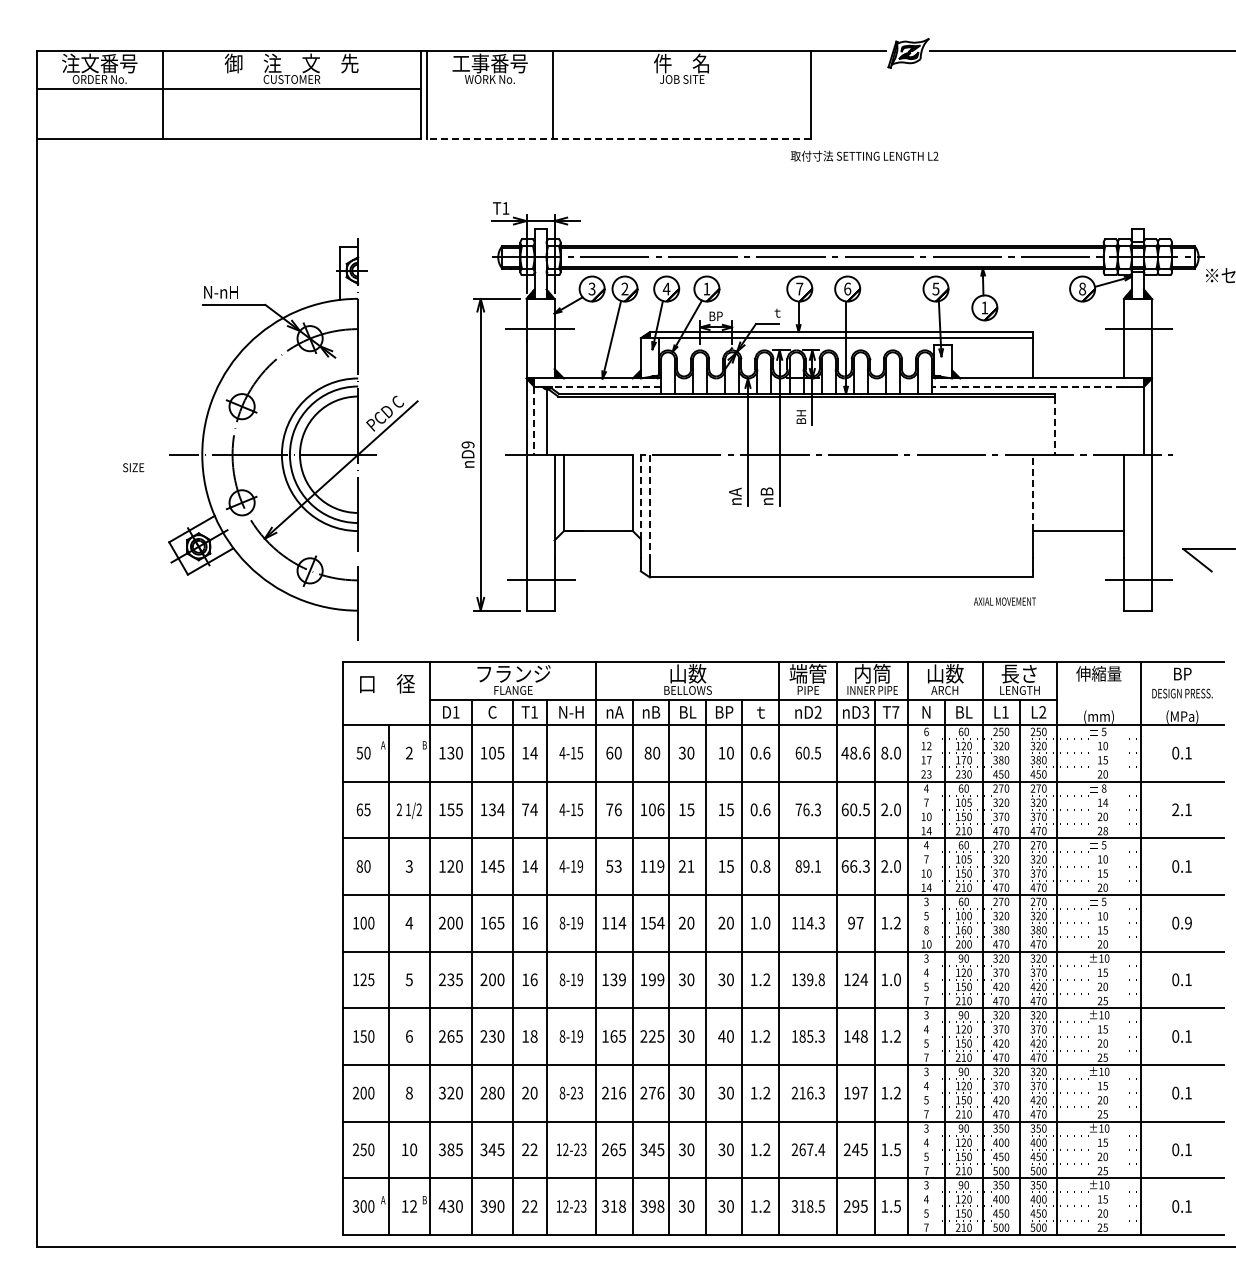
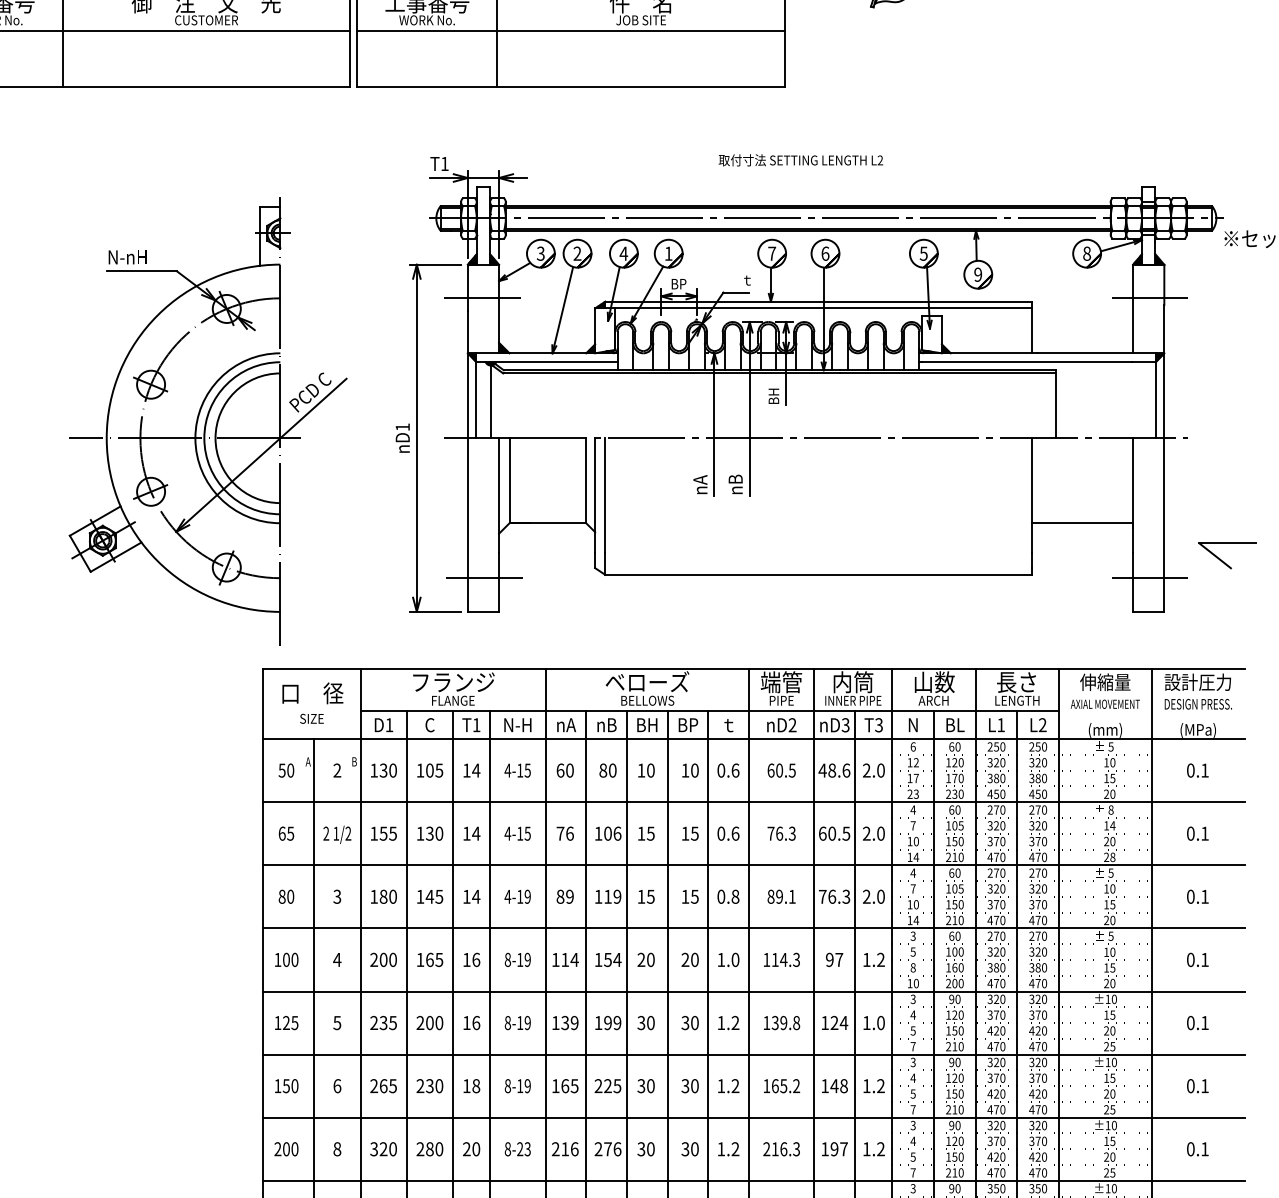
line: (619, 88) -> (571, 30), added
line: (618, 139) -> (570, 87), dashed -> solid
text: (864, 155) -> (800, 159), moved
text: (984, 307) -> (977, 274), 1 -> 9
line: (606, 386) -> (556, 362), dashed -> solid
line: (1028, 386) -> (1026, 362), dashed -> solid
line: (534, 421) -> (476, 401), dashed -> solid
line: (1054, 426) -> (1055, 406), dashed -> solid
text: (467, 444) -> (402, 426), D9 -> D1
text: (133, 467) -> (311, 718), moved
line: (1033, 492) -> (1032, 480), dashed -> solid
line: (640, 497) -> (594, 485), dashed -> solid
line: (650, 506) -> (605, 495), dashed -> solid
text: (1004, 601) -> (1104, 704), moved
text: (687, 673) -> (647, 681), 山数 -> ベローズ
text: (1181, 673) -> (1197, 681), BP -> 設計圧力
text: (687, 712) -> (647, 725), BL -> BH
text: (895, 712) -> (878, 725), T7 -> T3
text: (681, 752) -> (640, 769), 30 -> 10
text: (884, 752) -> (866, 769), 8.0 -> 2.0
text: (500, 809) -> (438, 833), 134 -> 130
text: (525, 809) -> (466, 833), 74 -> 14
text: (1175, 809) -> (1190, 833), 2.1 -> 0.1
text: (450, 866) -> (383, 896), 120 -> 180
text: (613, 866) -> (564, 896), 53 -> 89
text: (686, 866) -> (645, 896), 21 -> 15
text: (844, 866) -> (821, 896), 66.3 -> 76.3
text: (1188, 922) -> (1205, 959), 0.9 -> 0.1
text: (721, 1036) -> (684, 1086), 40 -> 30
text: (811, 1036) -> (785, 1086), 185.3 -> 165.2

